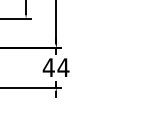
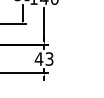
text: (63, 66) -> (49, 58), 44 -> 43

